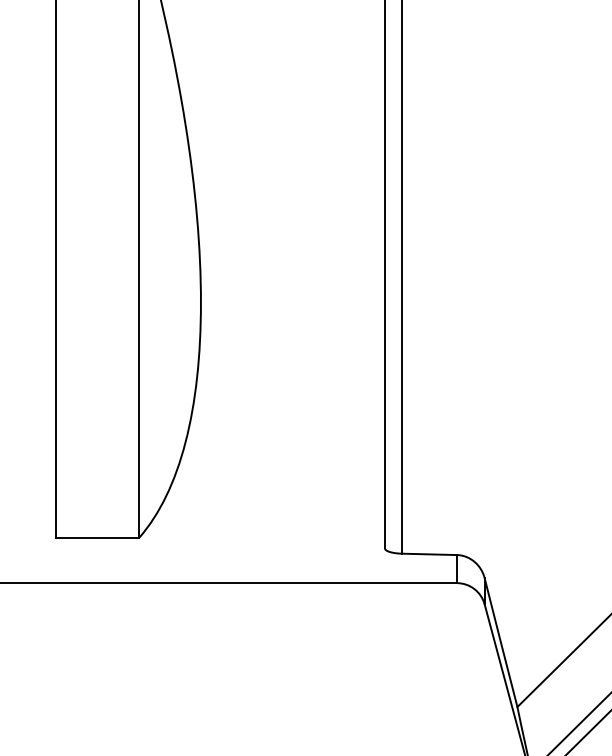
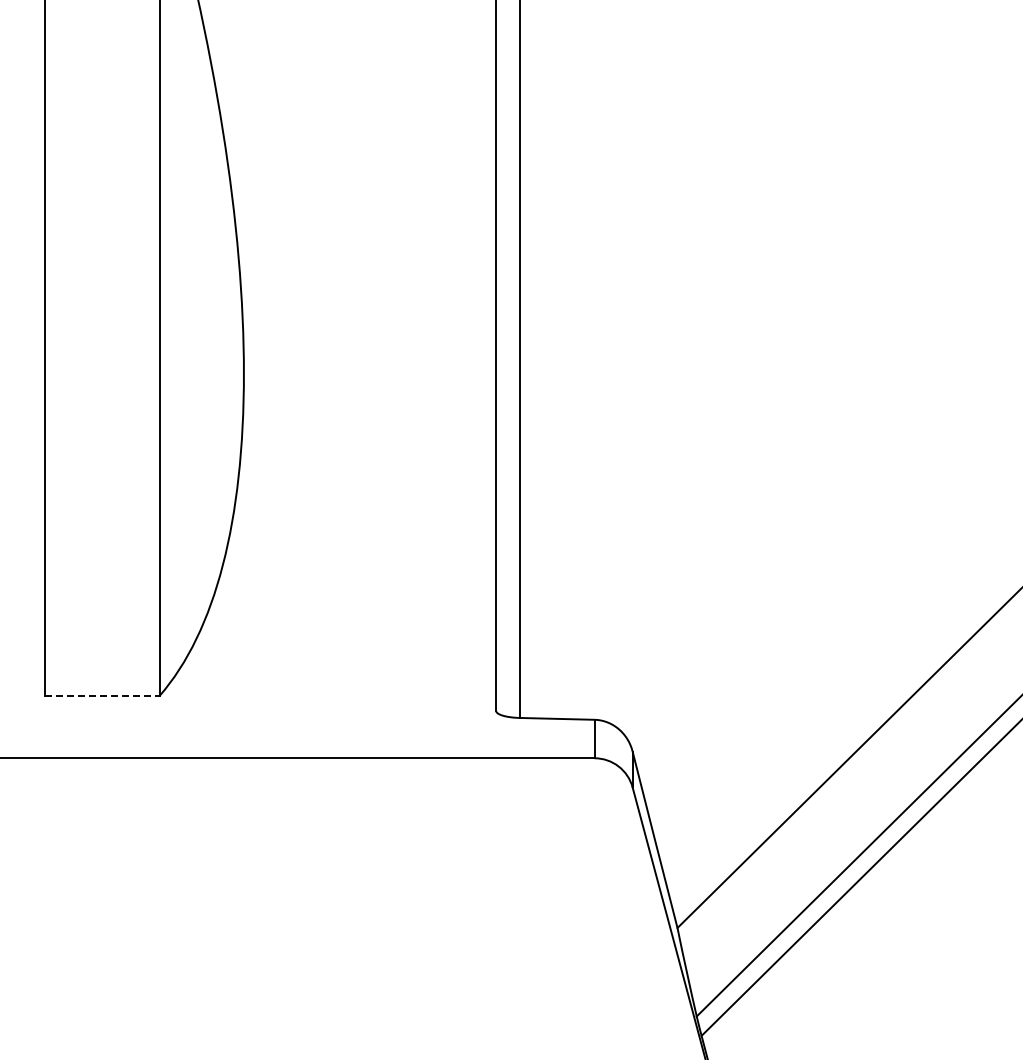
line: (97, 537) -> (102, 695), solid -> dashed

